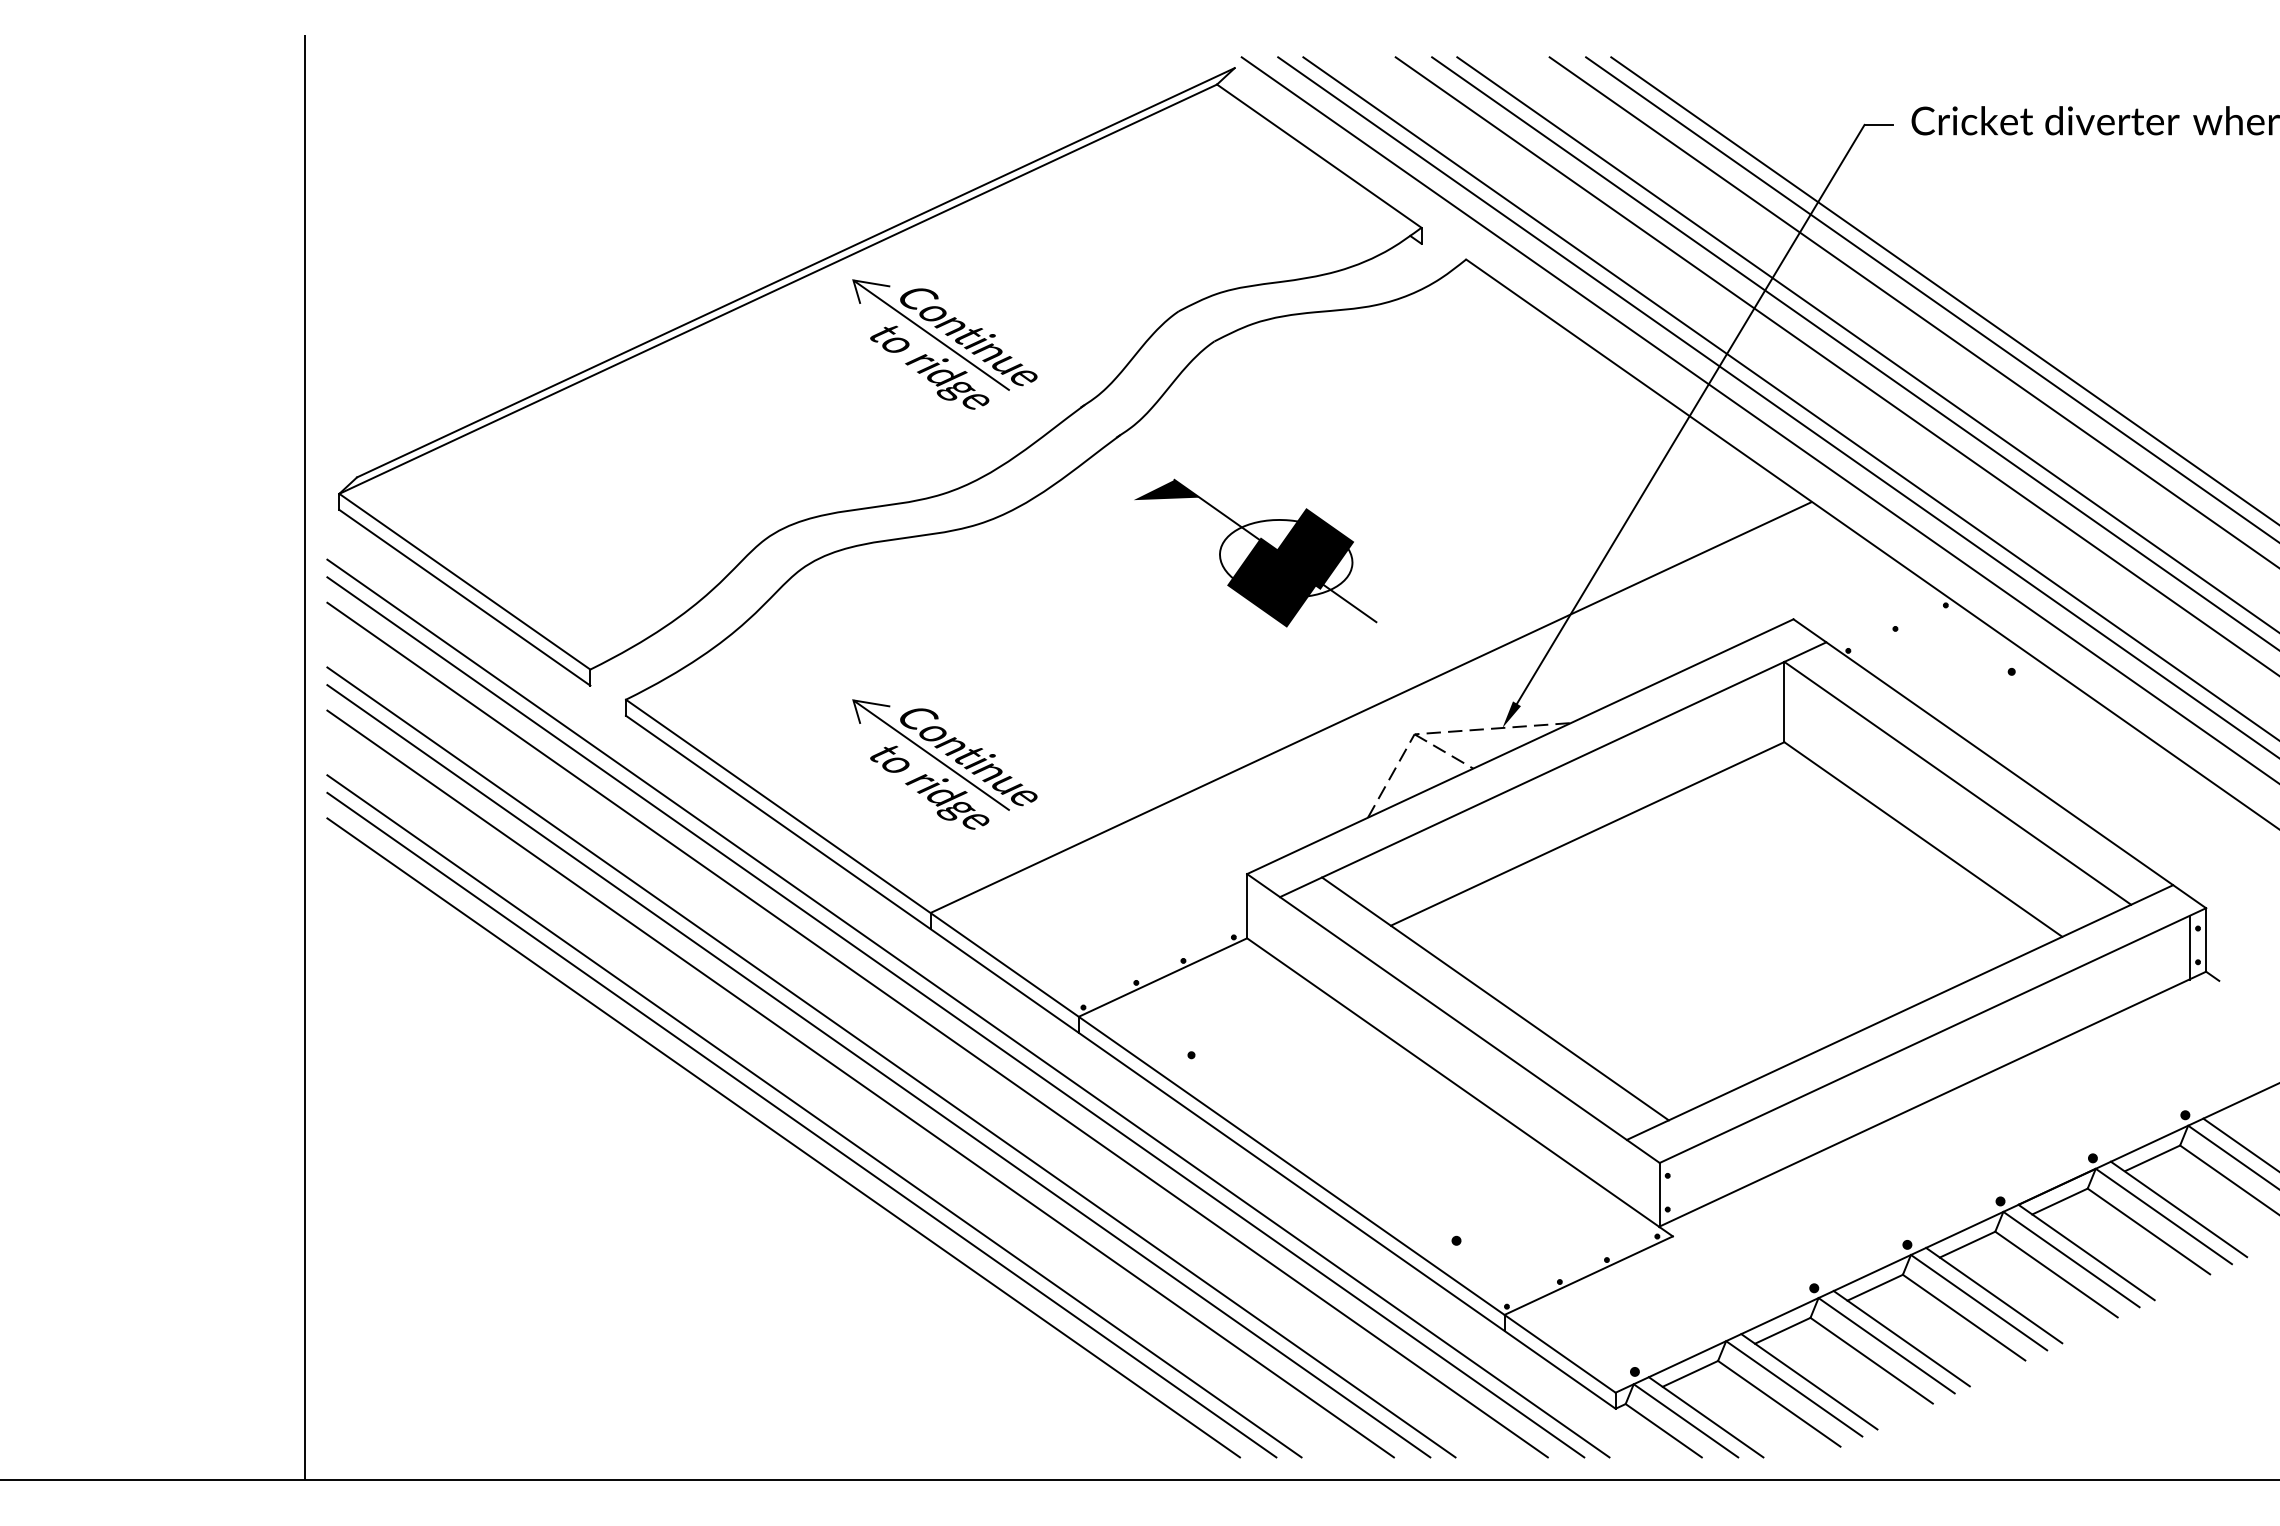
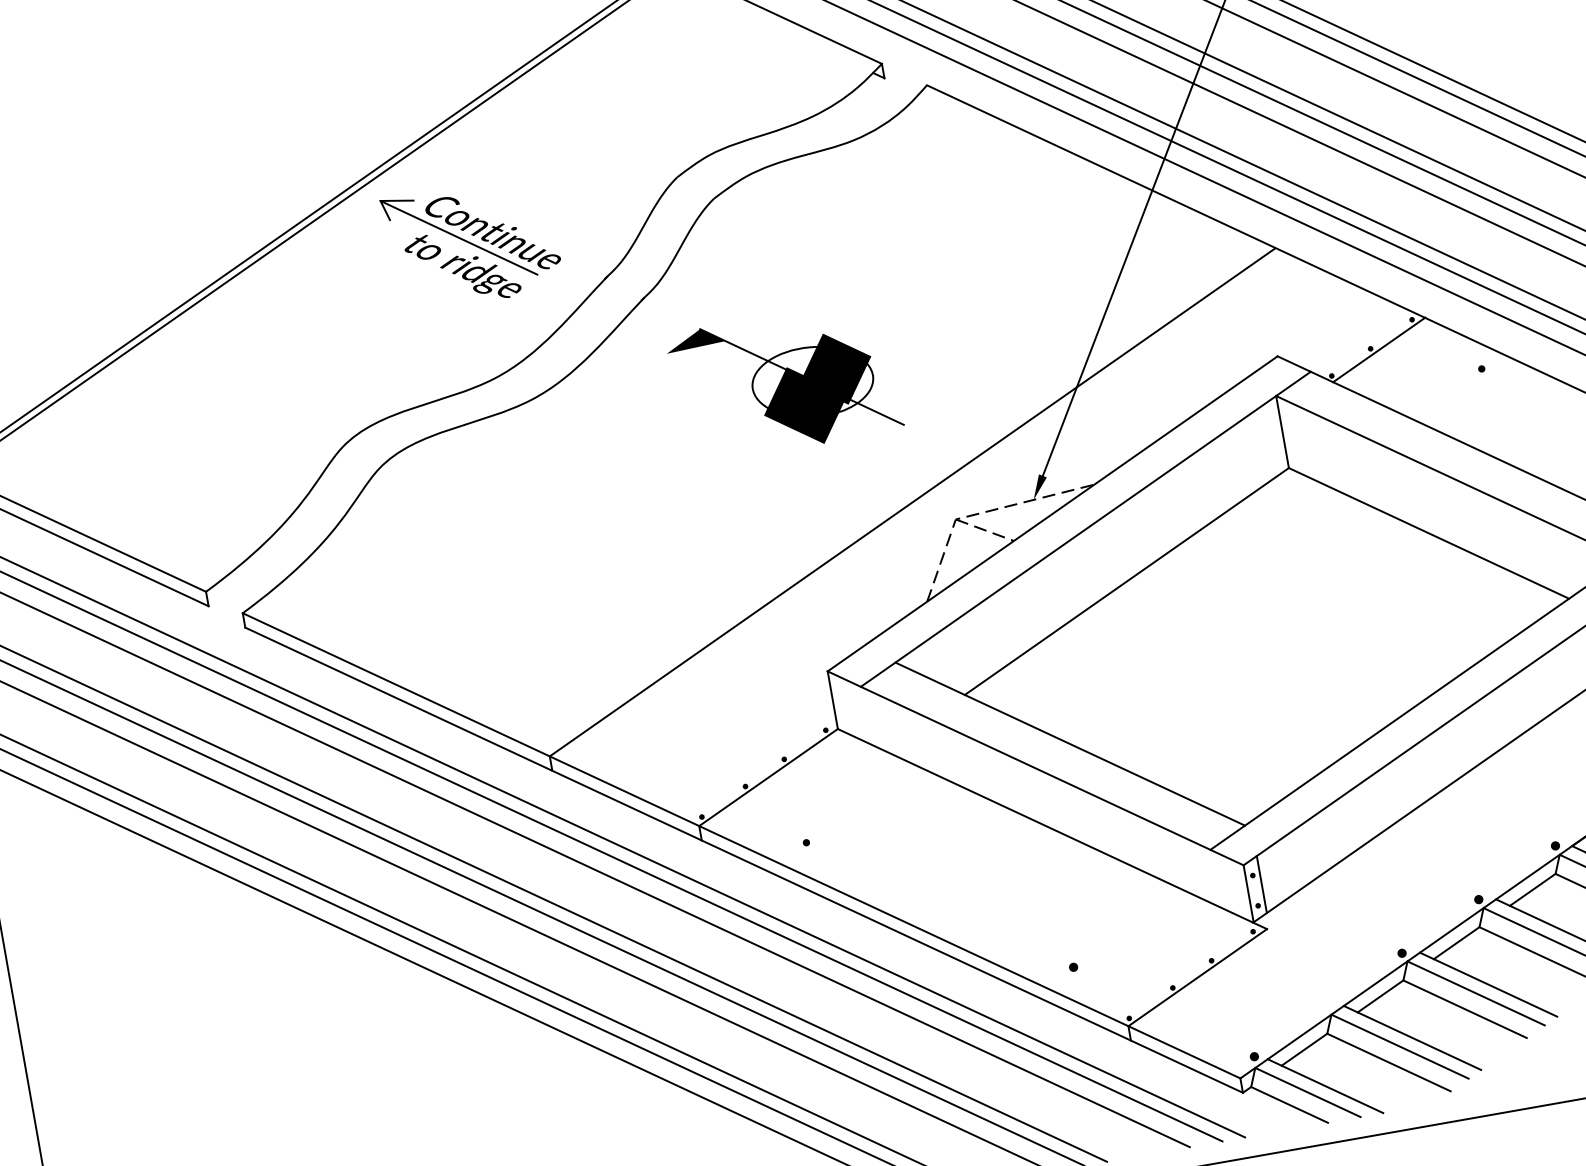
line: (1904, 631) -> (1379, 349), added
part: (944, 764) -> (538, 620), removed
line: (1675, 1187) -> (1261, 884), added

